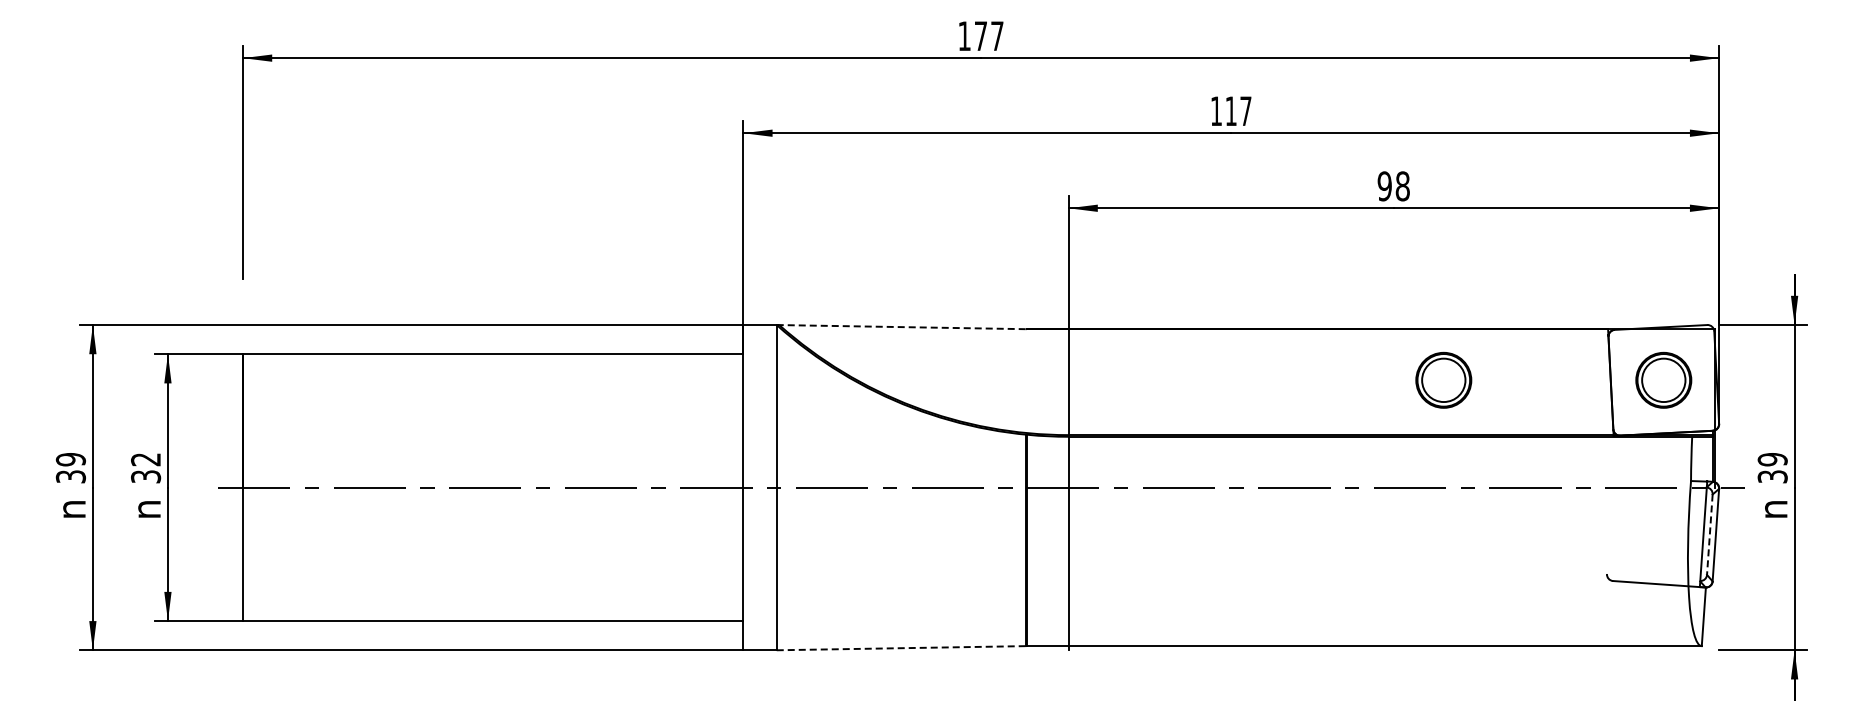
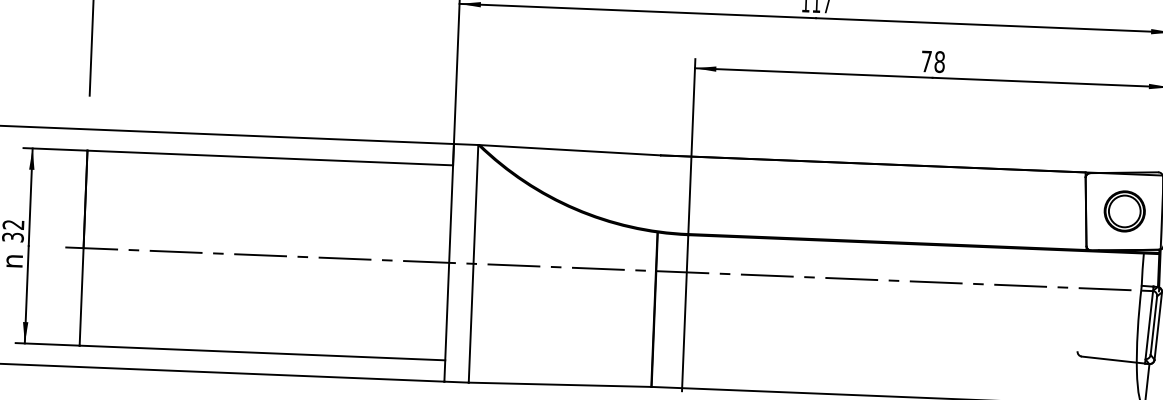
text: (1384, 186) -> (926, 61), 98 -> 78
line: (901, 327) -> (569, 150), dashed -> solid
part: (1443, 379) -> (963, 204), removed
line: (1709, 535) -> (1153, 326), dashed -> solid
line: (901, 648) -> (559, 385), dashed -> solid

